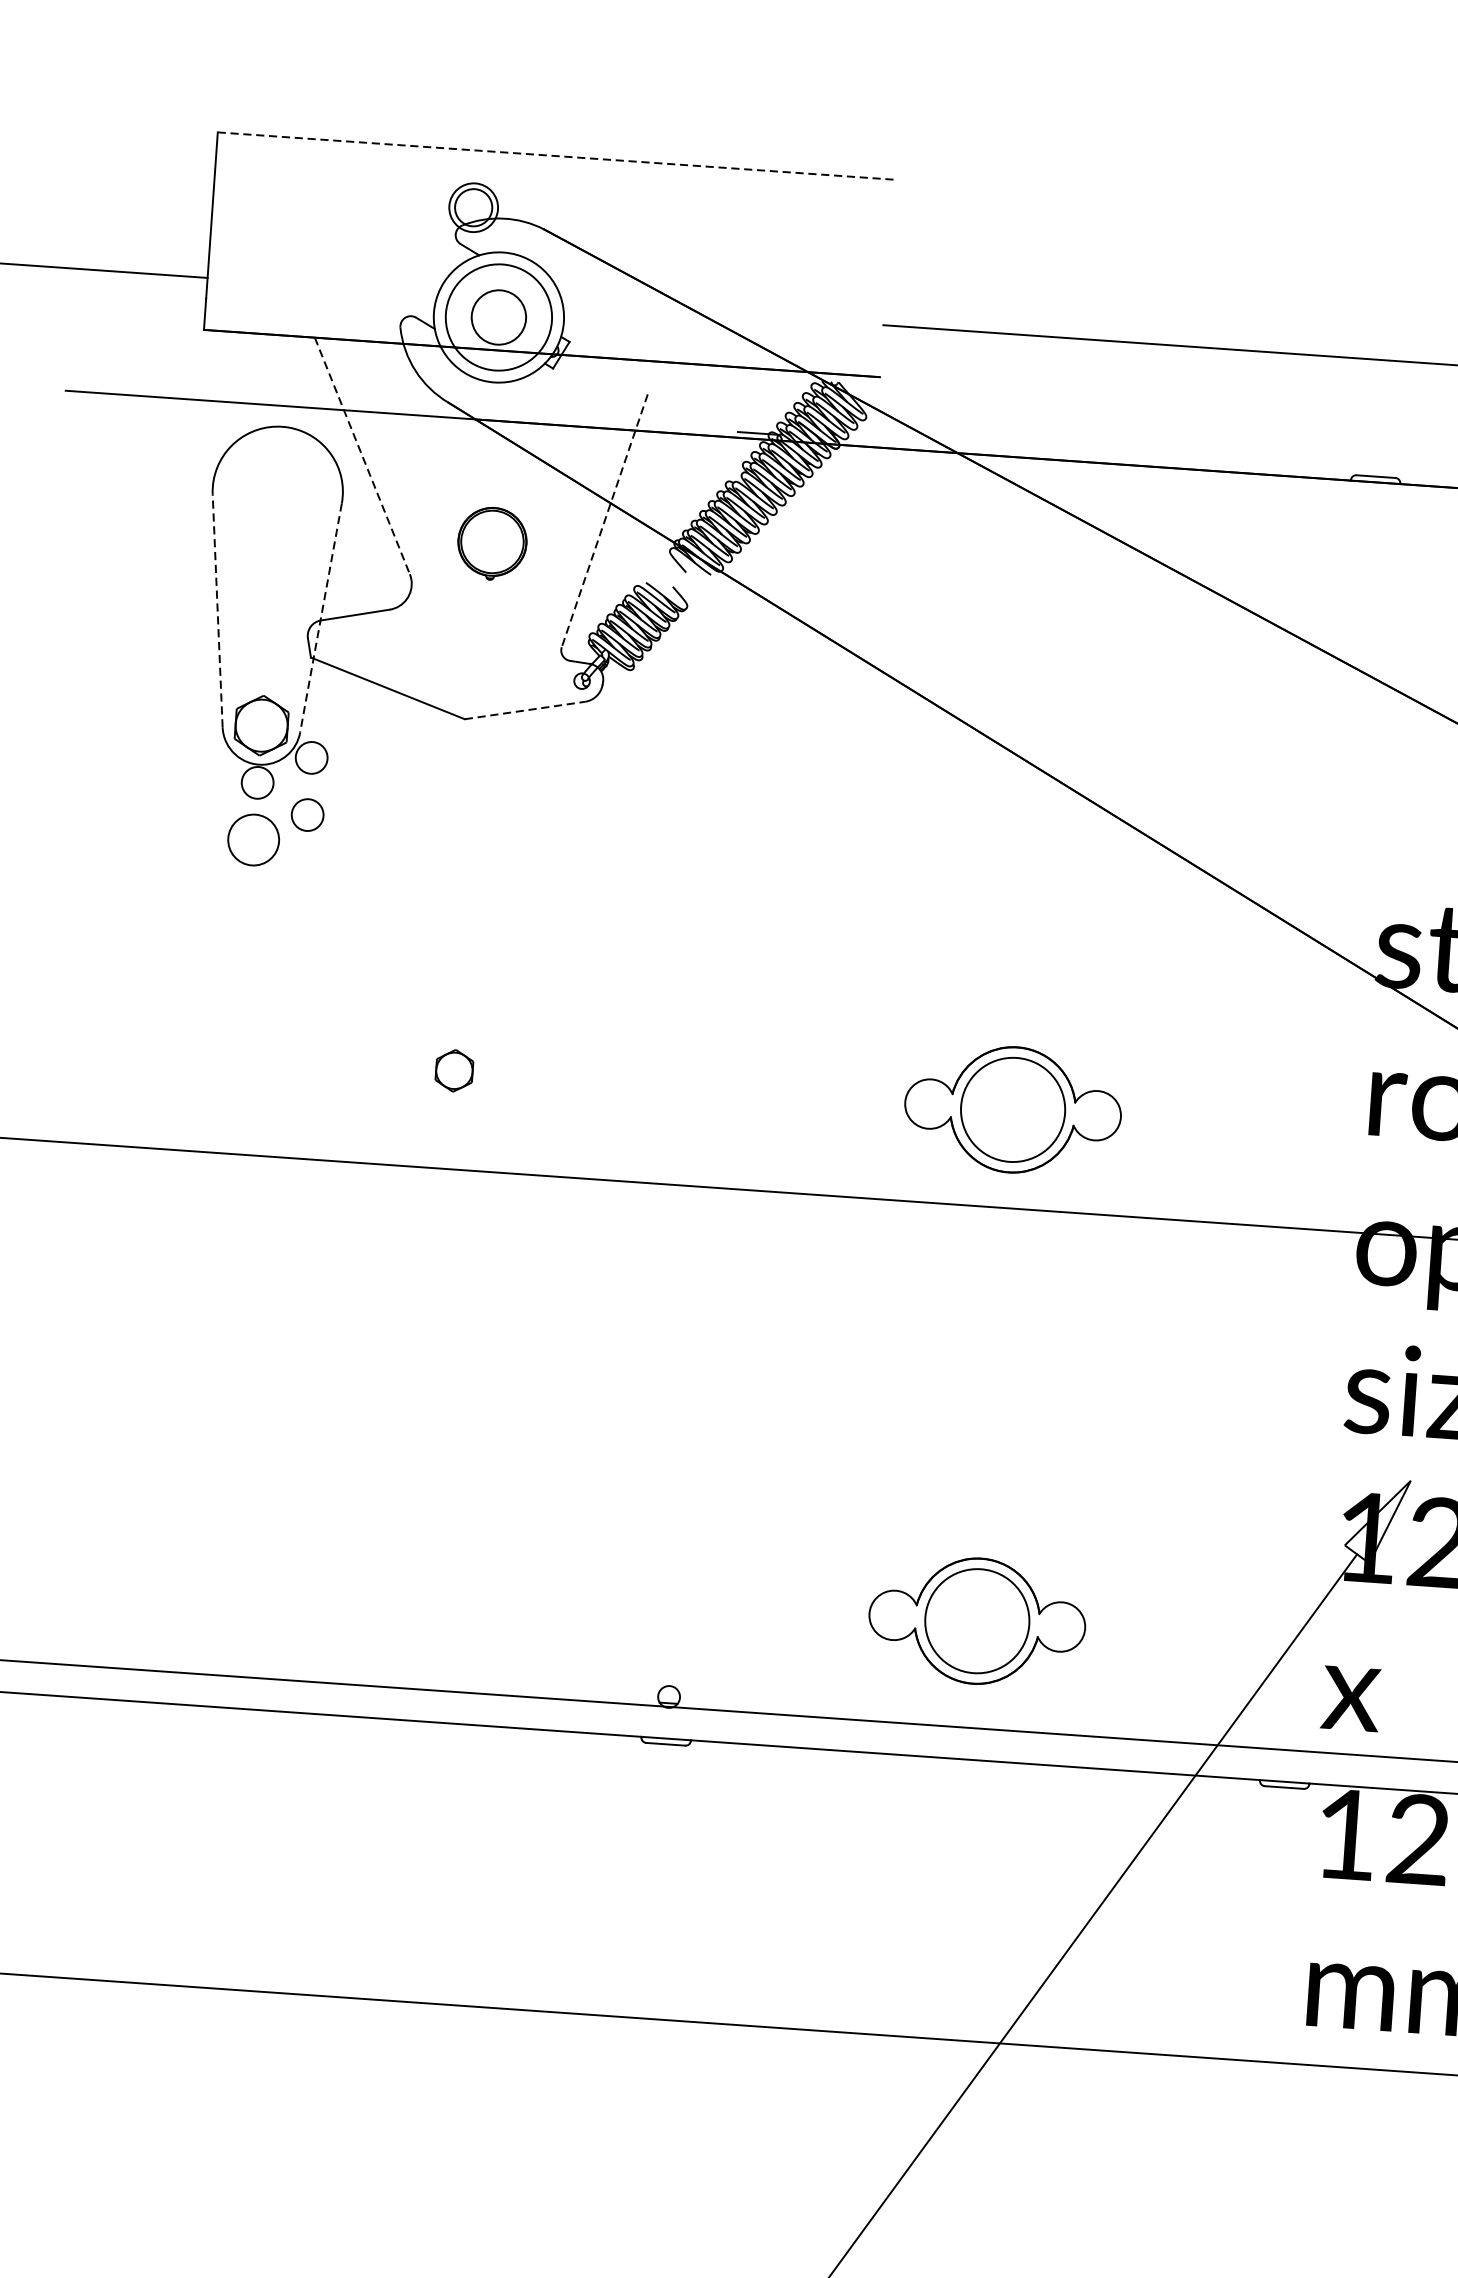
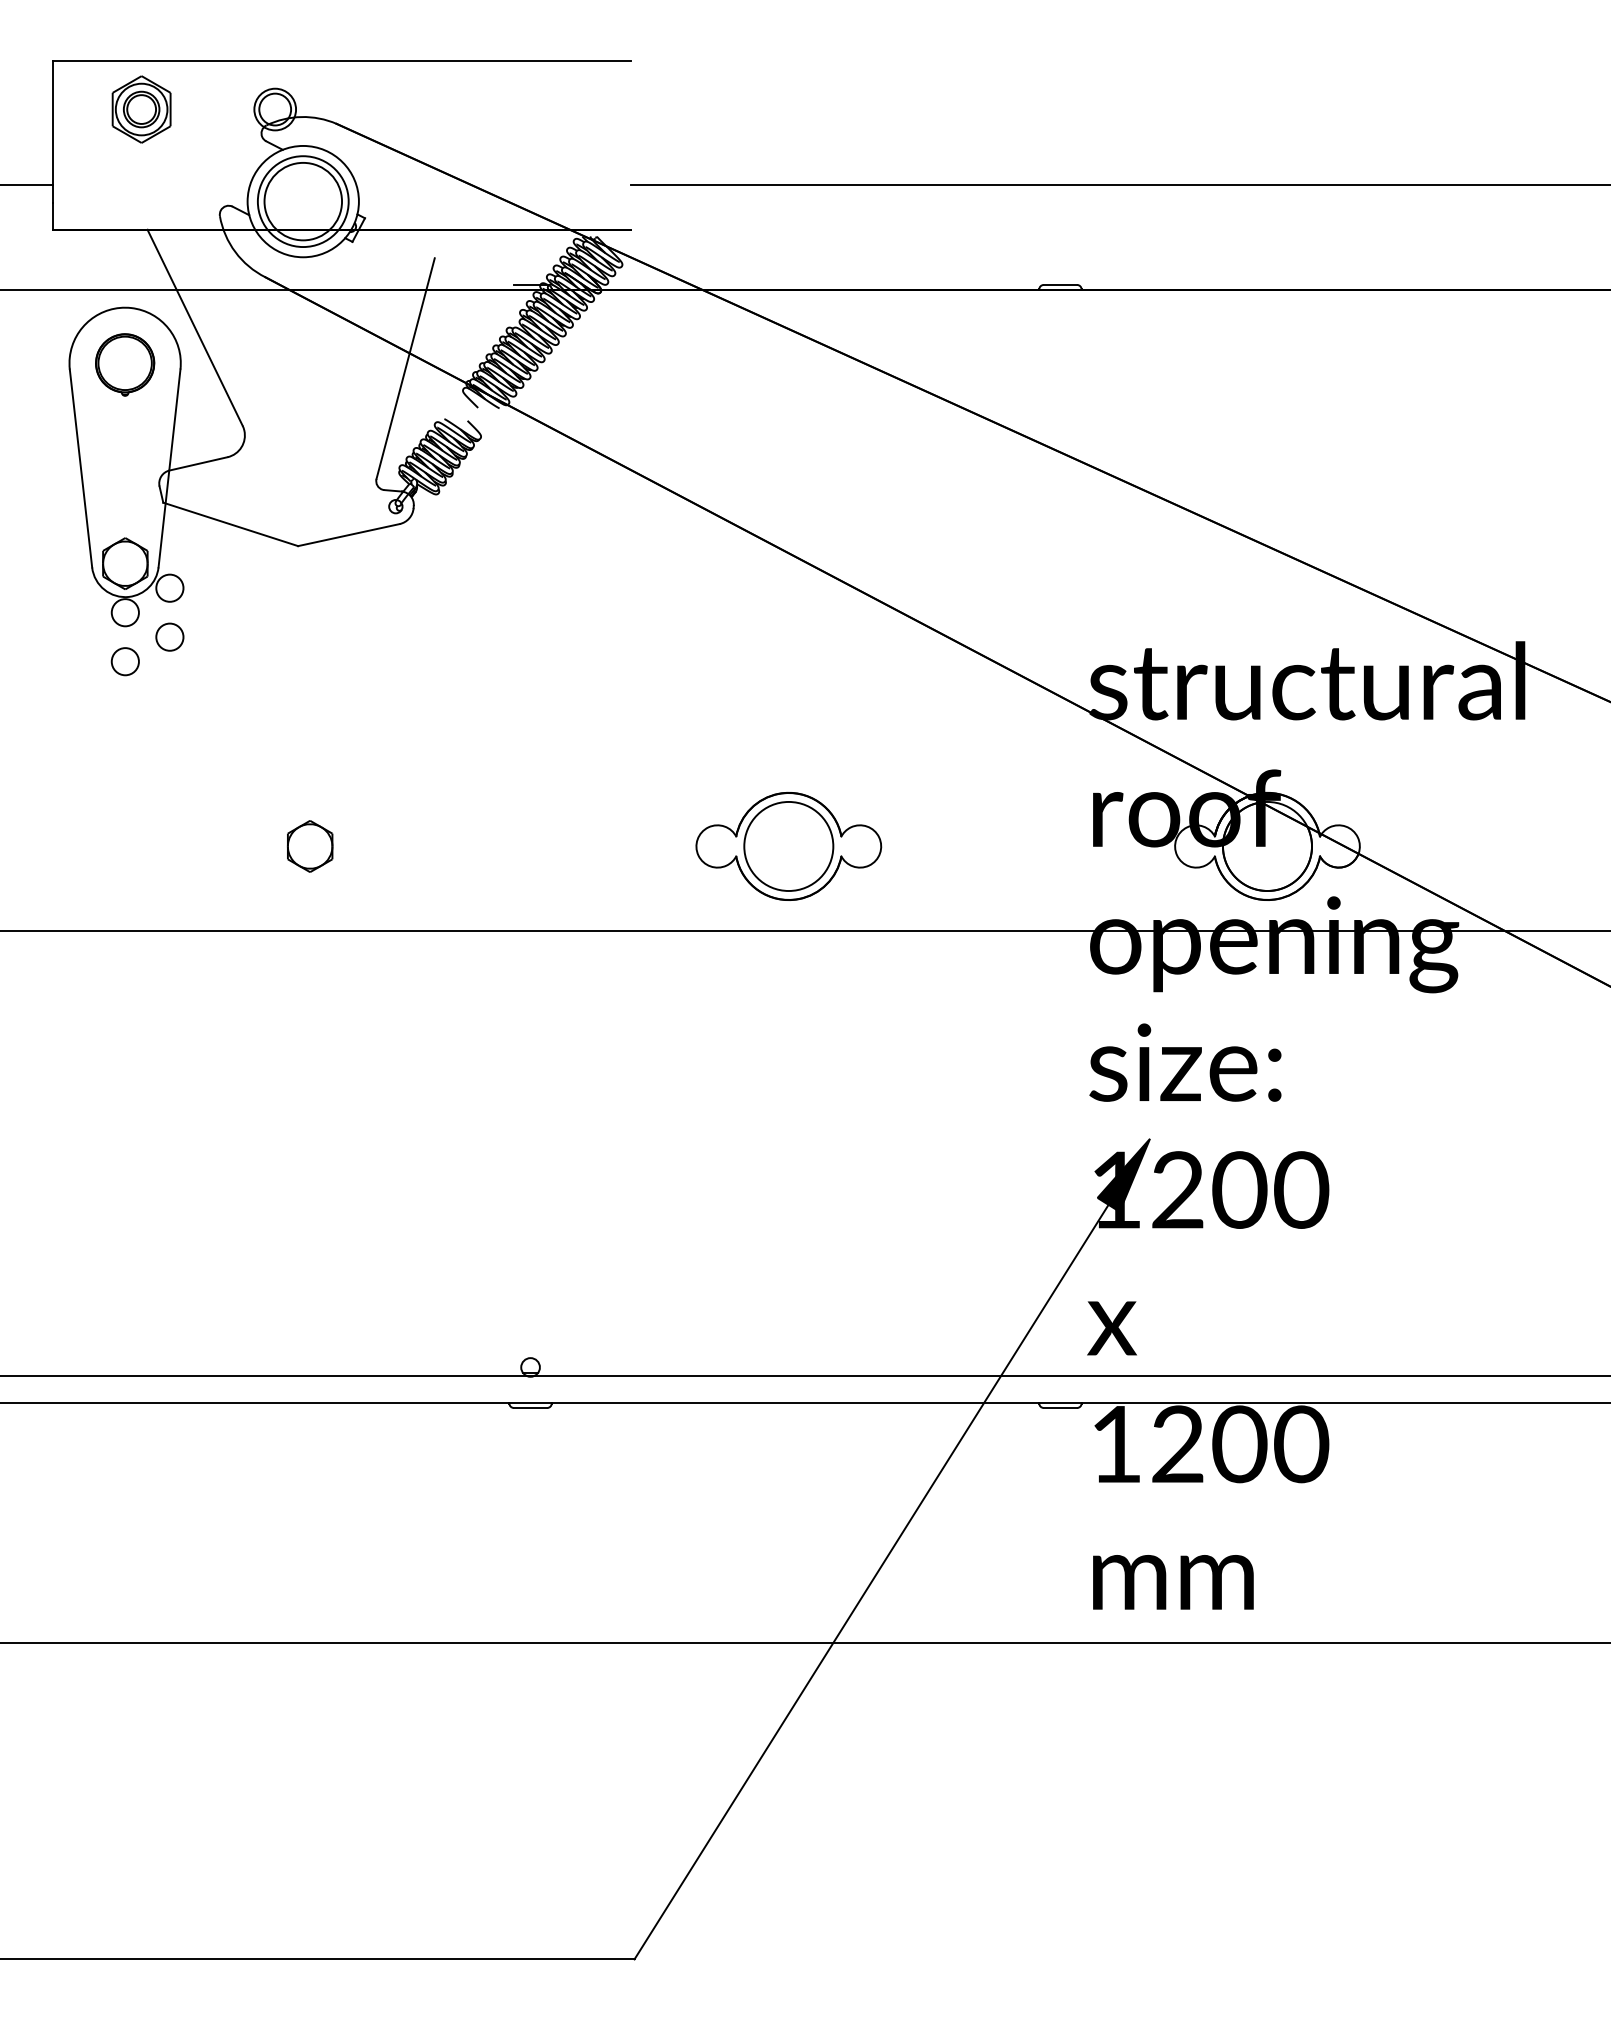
line: (555, 155) -> (341, 60), dashed -> solid
part: (317, 196) -> (141, 109), added
circle: (499, 317) -> (303, 201), size x1.67
line: (362, 455) -> (195, 327), dashed -> solid
line: (604, 521) -> (405, 369), dashed -> solid
part: (492, 543) -> (125, 364), moved
line: (218, 610) -> (81, 468), dashed -> solid
line: (320, 618) -> (169, 468), dashed -> solid
line: (524, 710) -> (348, 535), dashed -> solid
circle: (252, 839) -> (124, 661), size x0.62
part: (454, 1070) -> (310, 846), size x1.43
fill: (1376, 1520) -> (1123, 1174), added
part: (976, 1621) -> (788, 1284), removed

